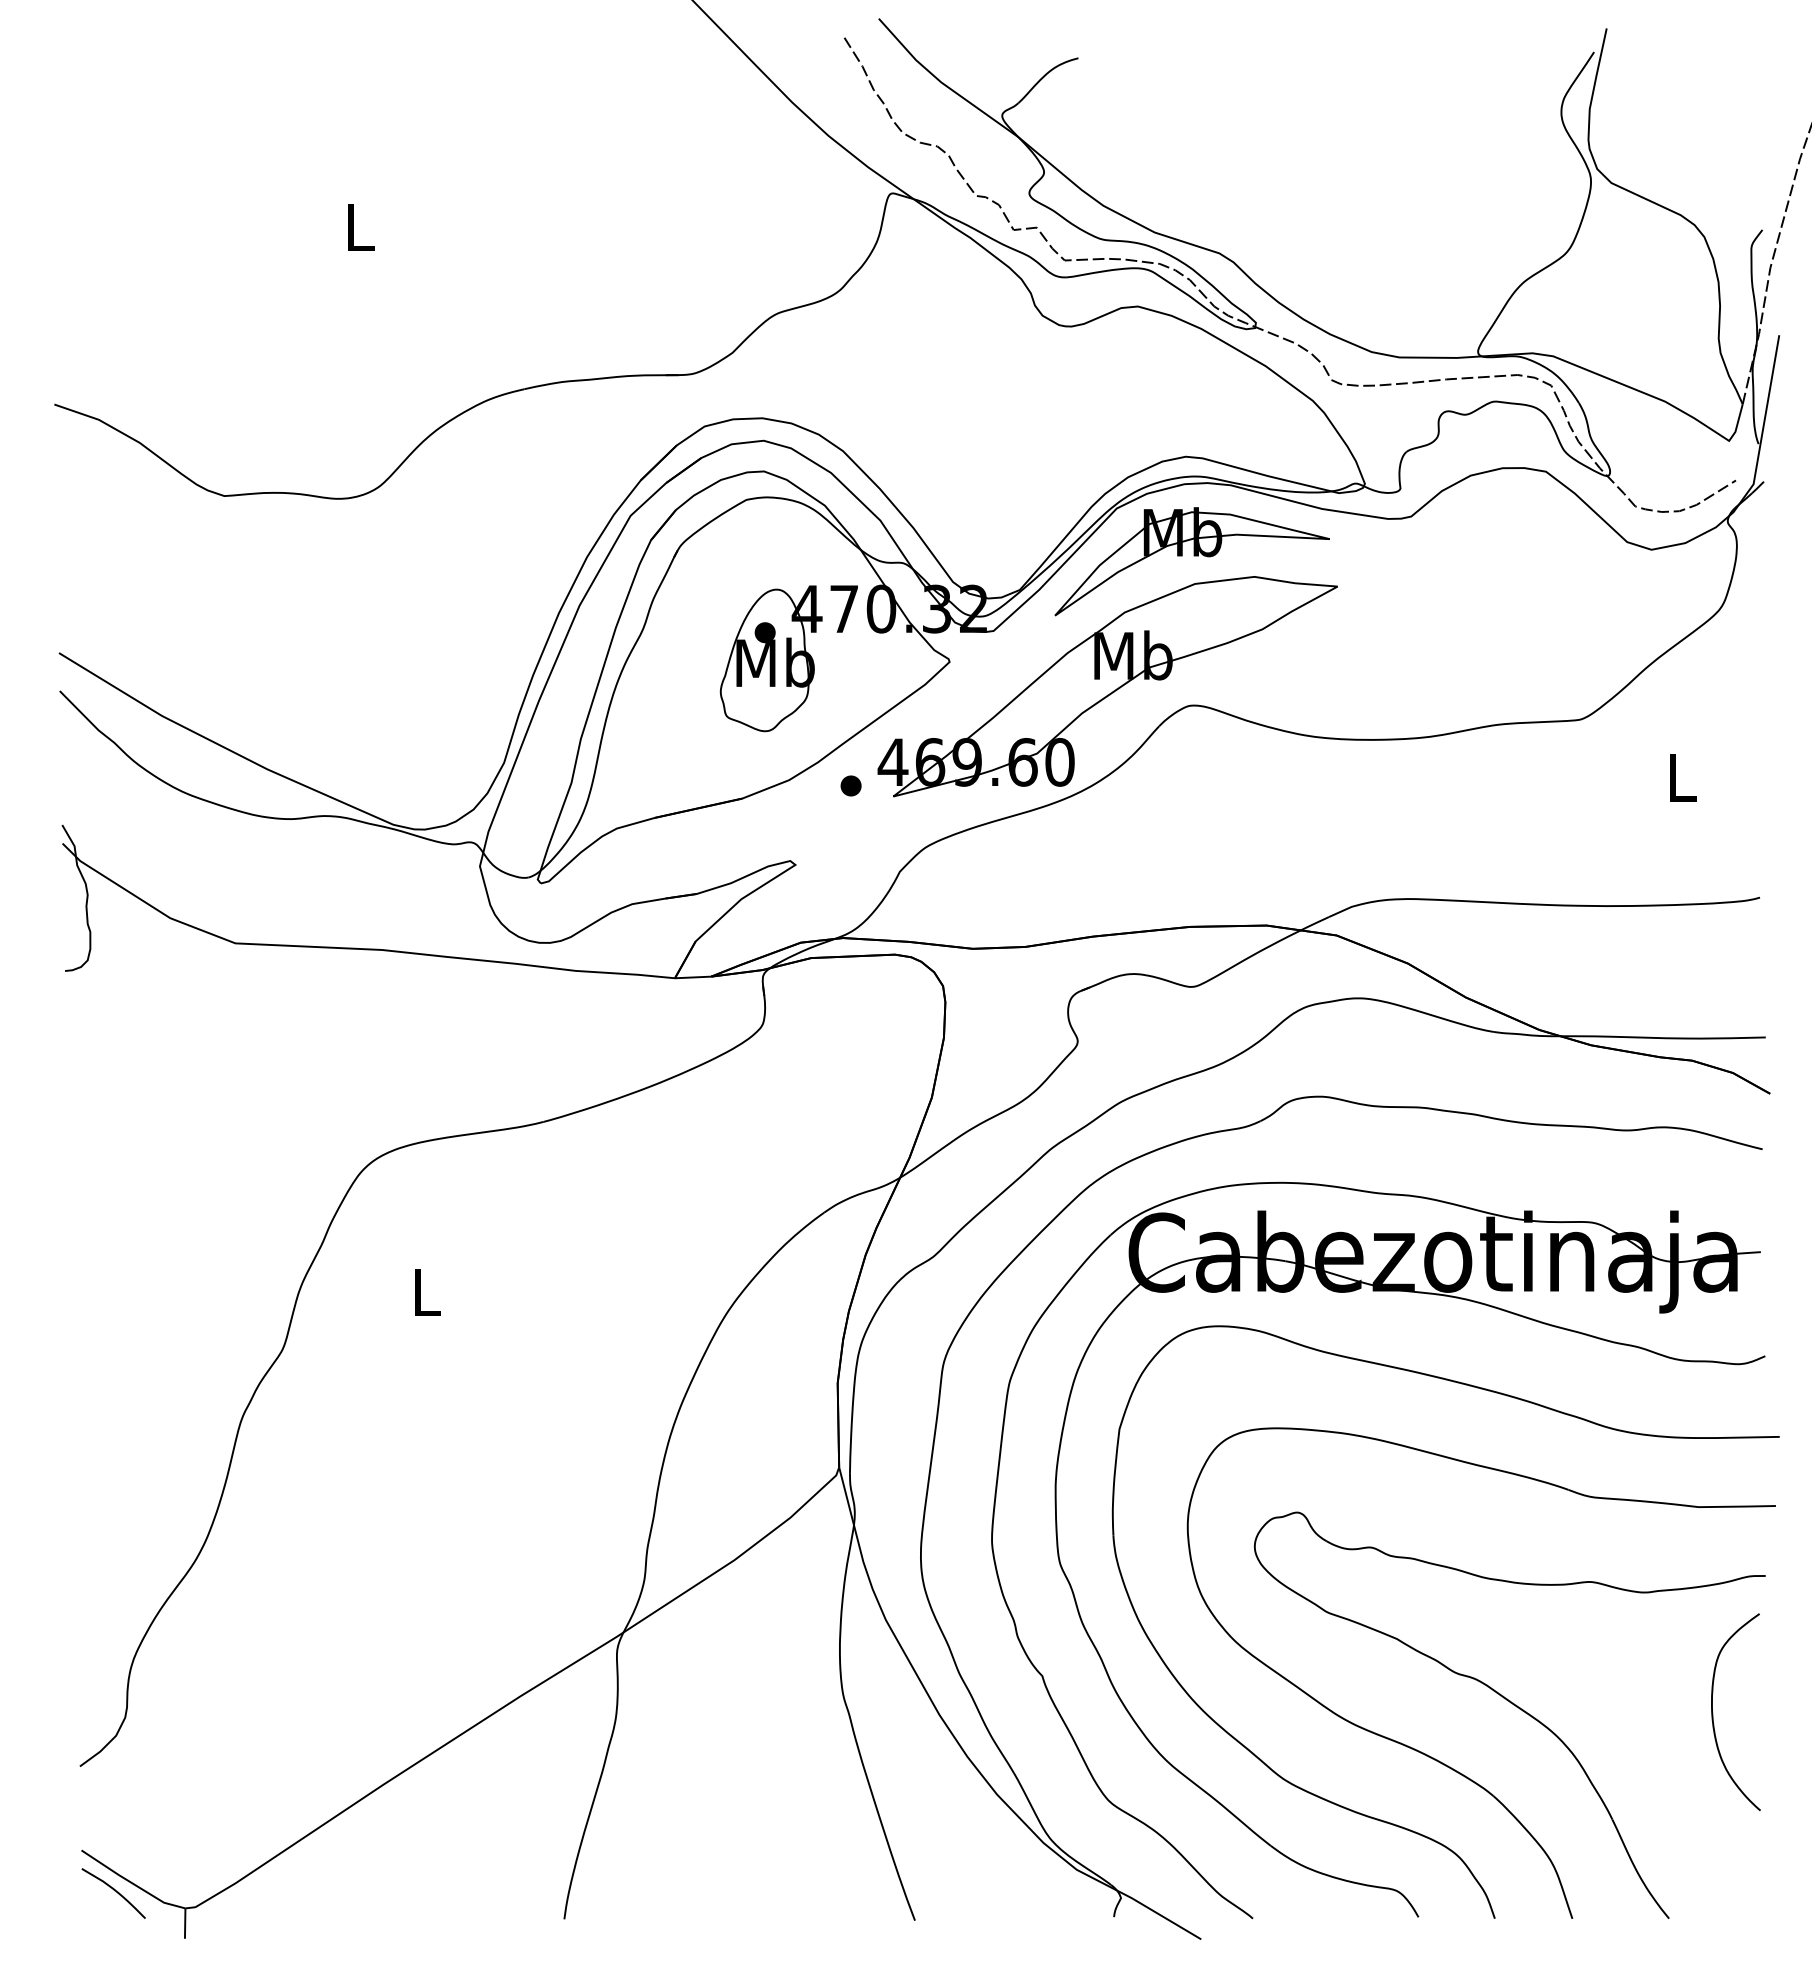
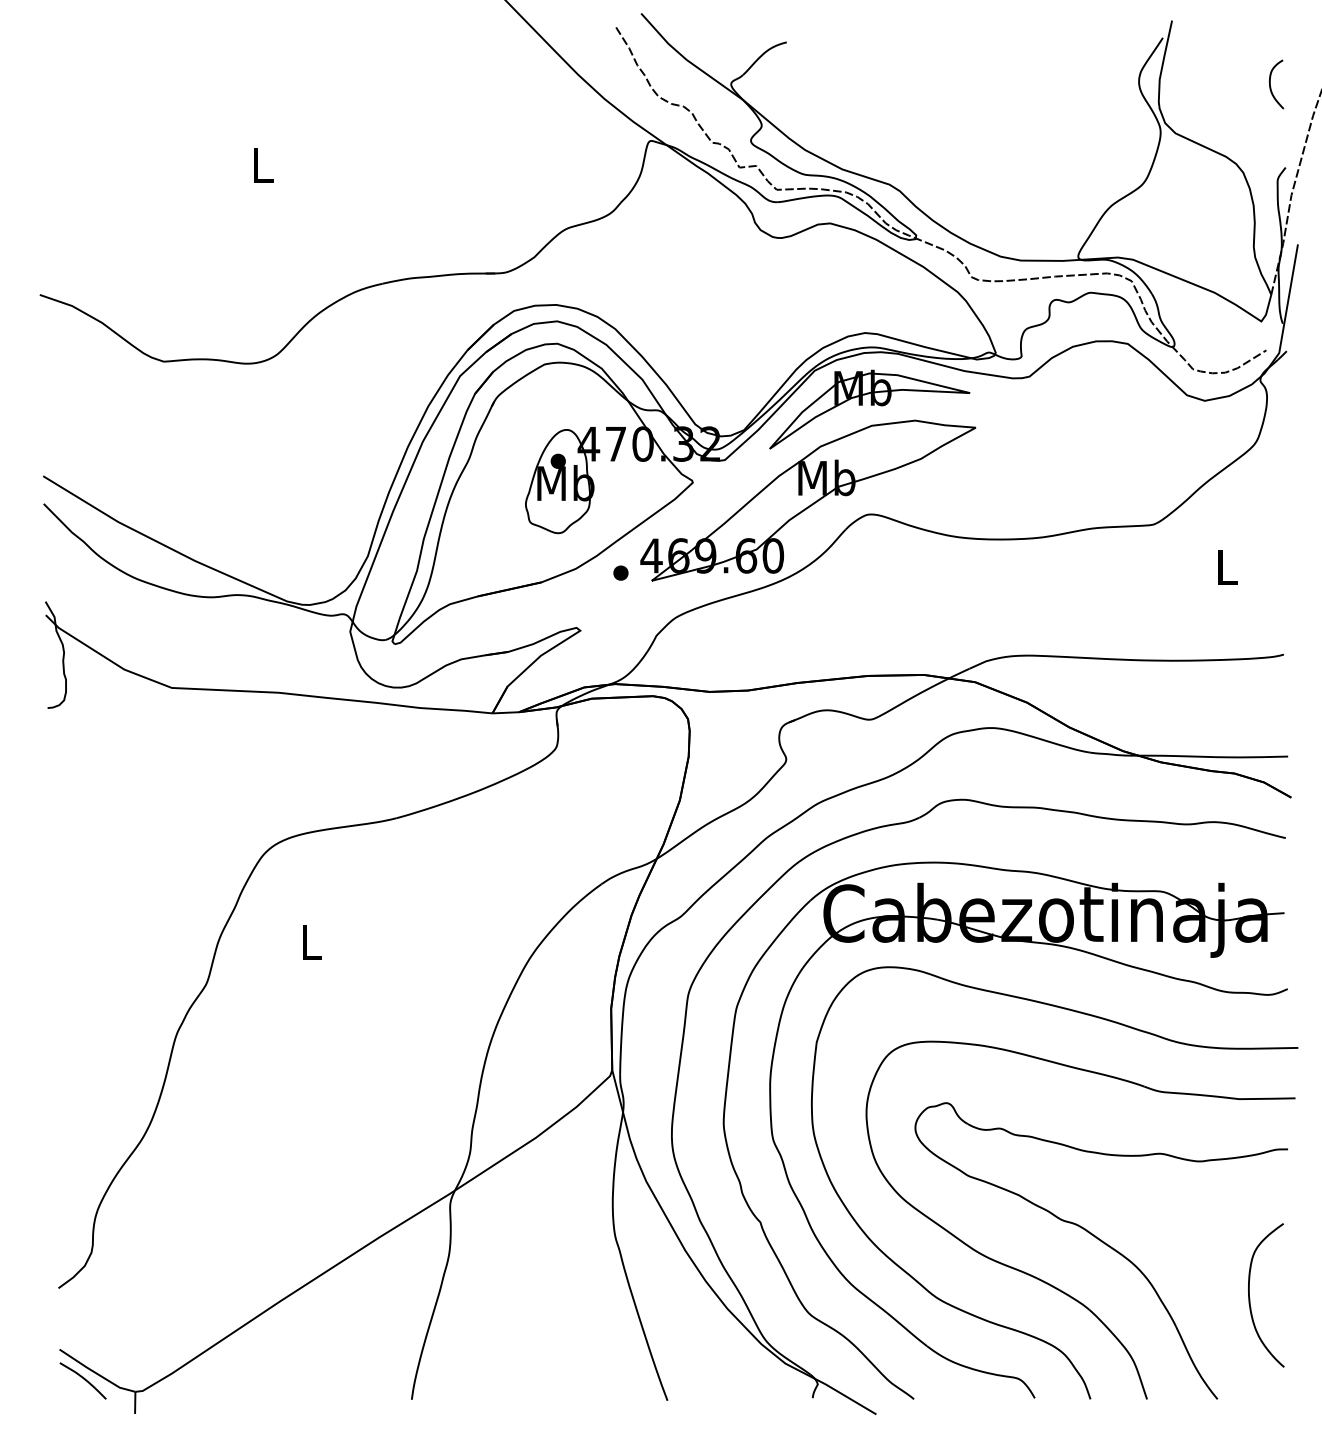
curve: (1741, 115) -> (1270, 84), added
curve: (1713, 1712) -> (1249, 1295), moved

